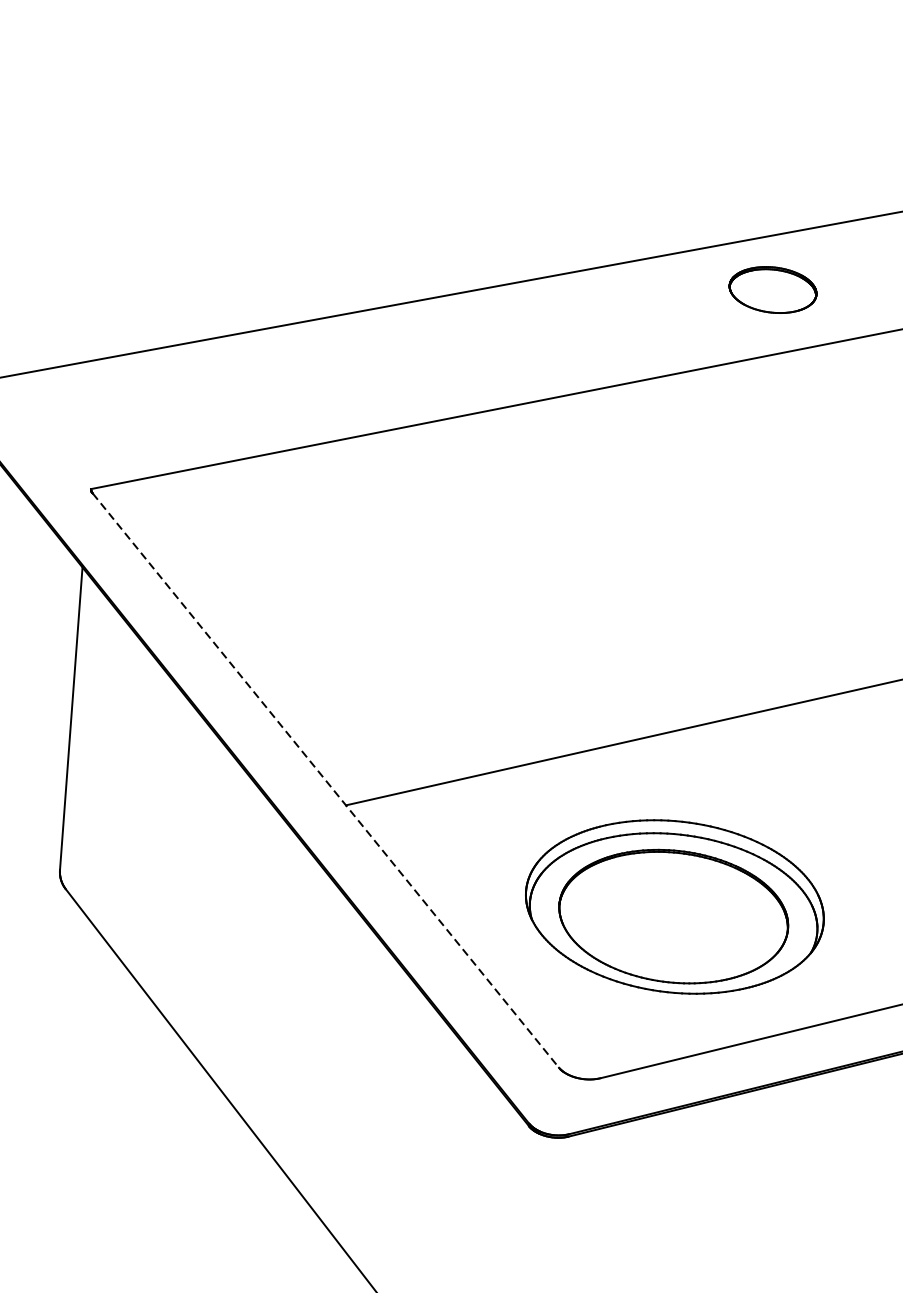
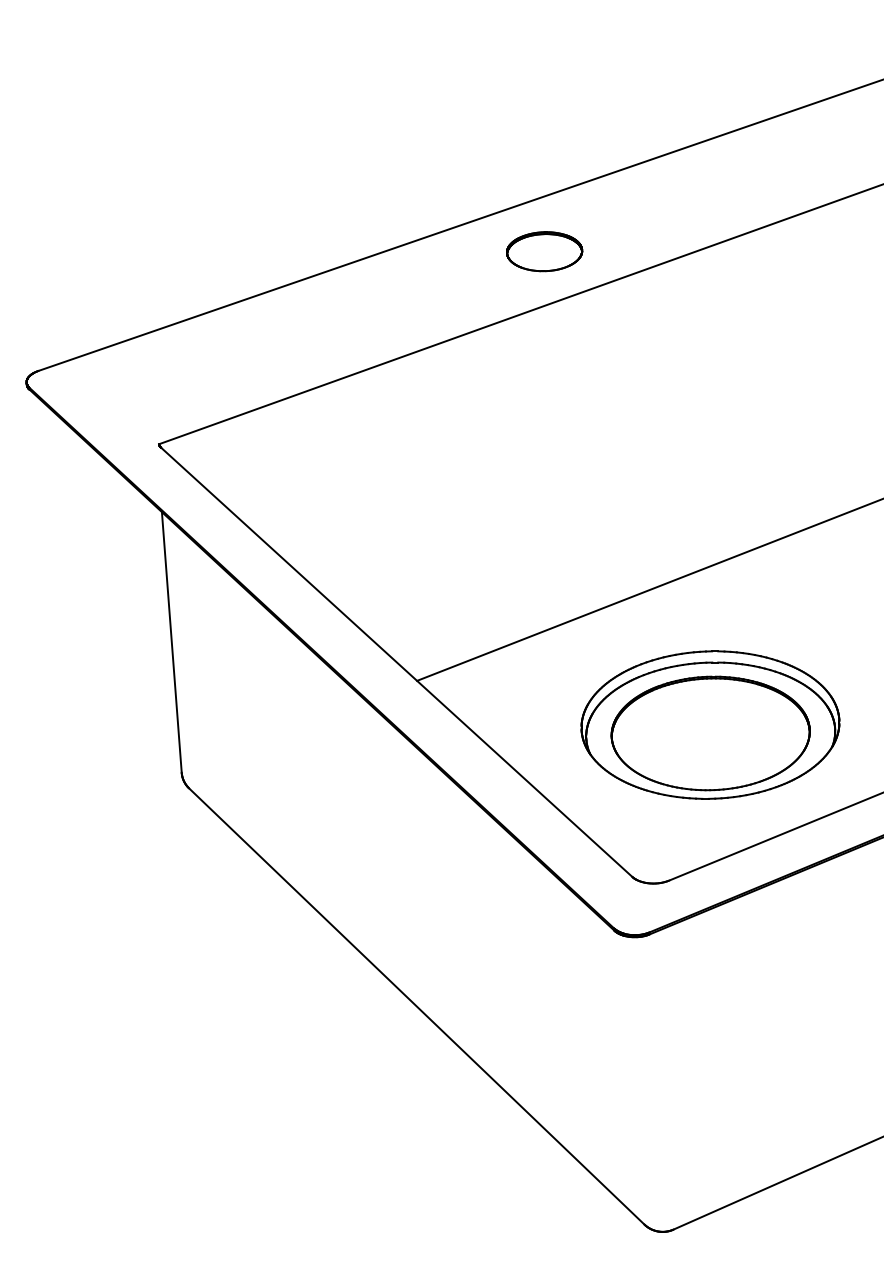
part: (772, 289) -> (544, 251), moved
line: (325, 780) -> (396, 662), dashed -> solid

